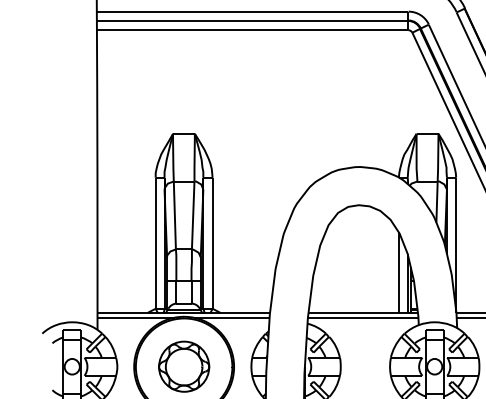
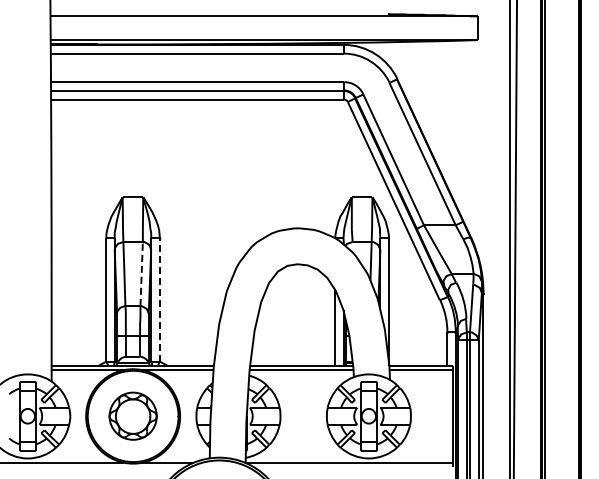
line: (193, 213) -> (141, 272), solid -> dashed
line: (212, 242) -> (159, 299), solid -> dashed

